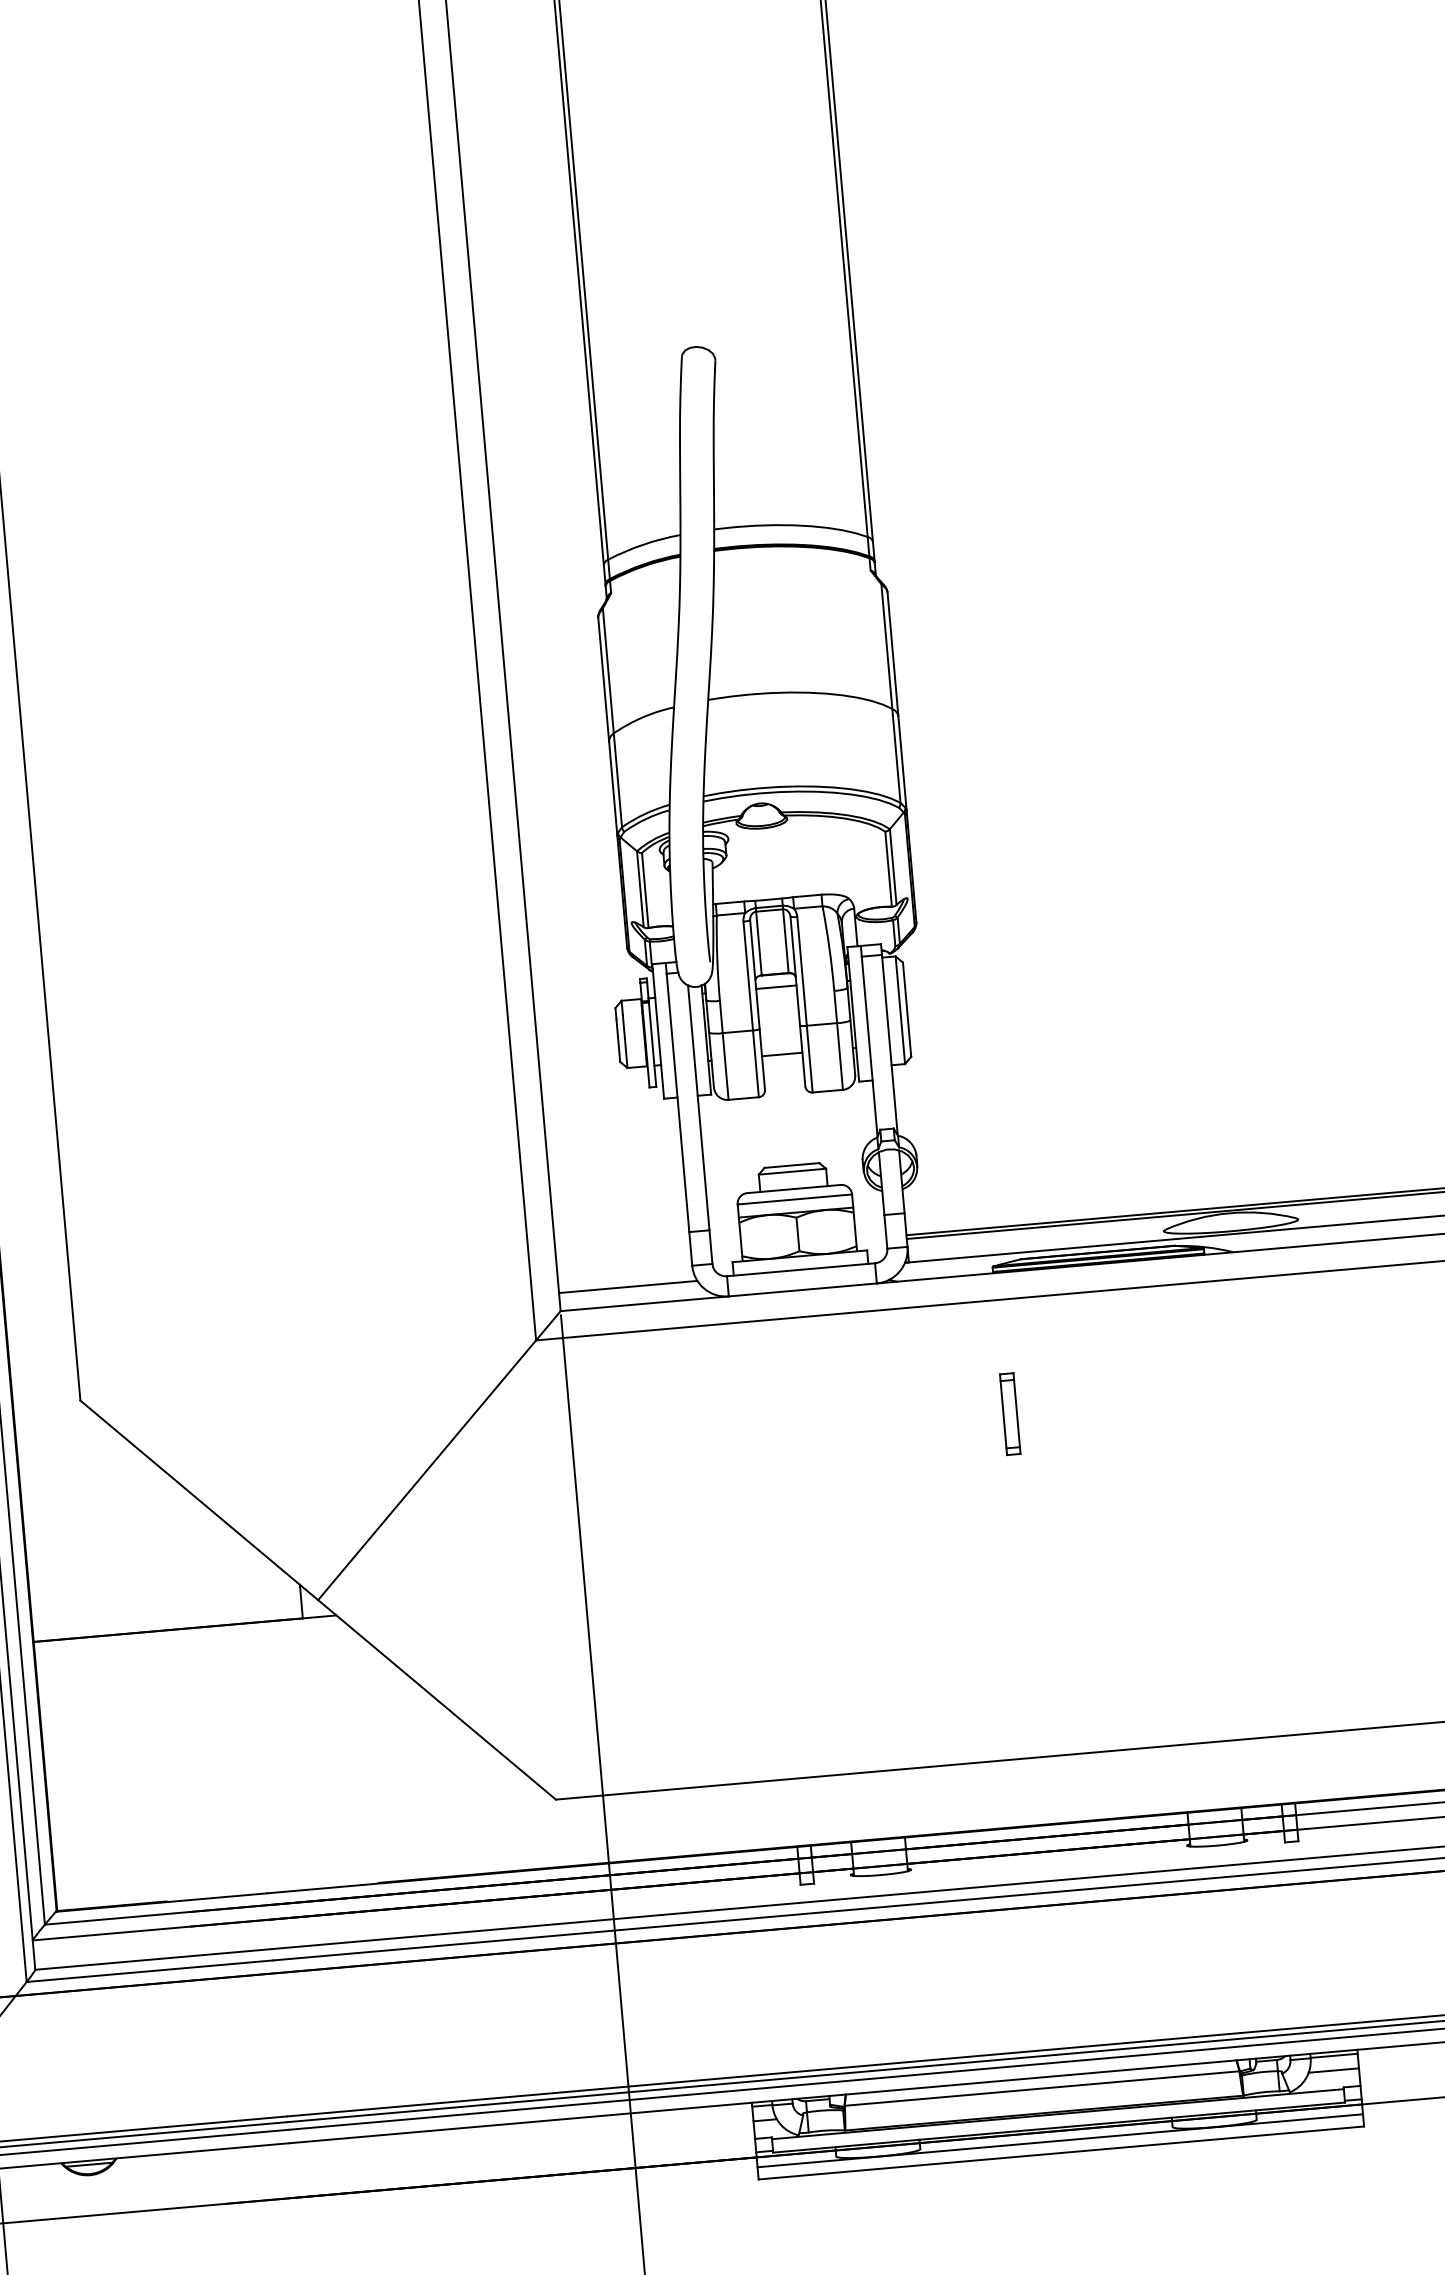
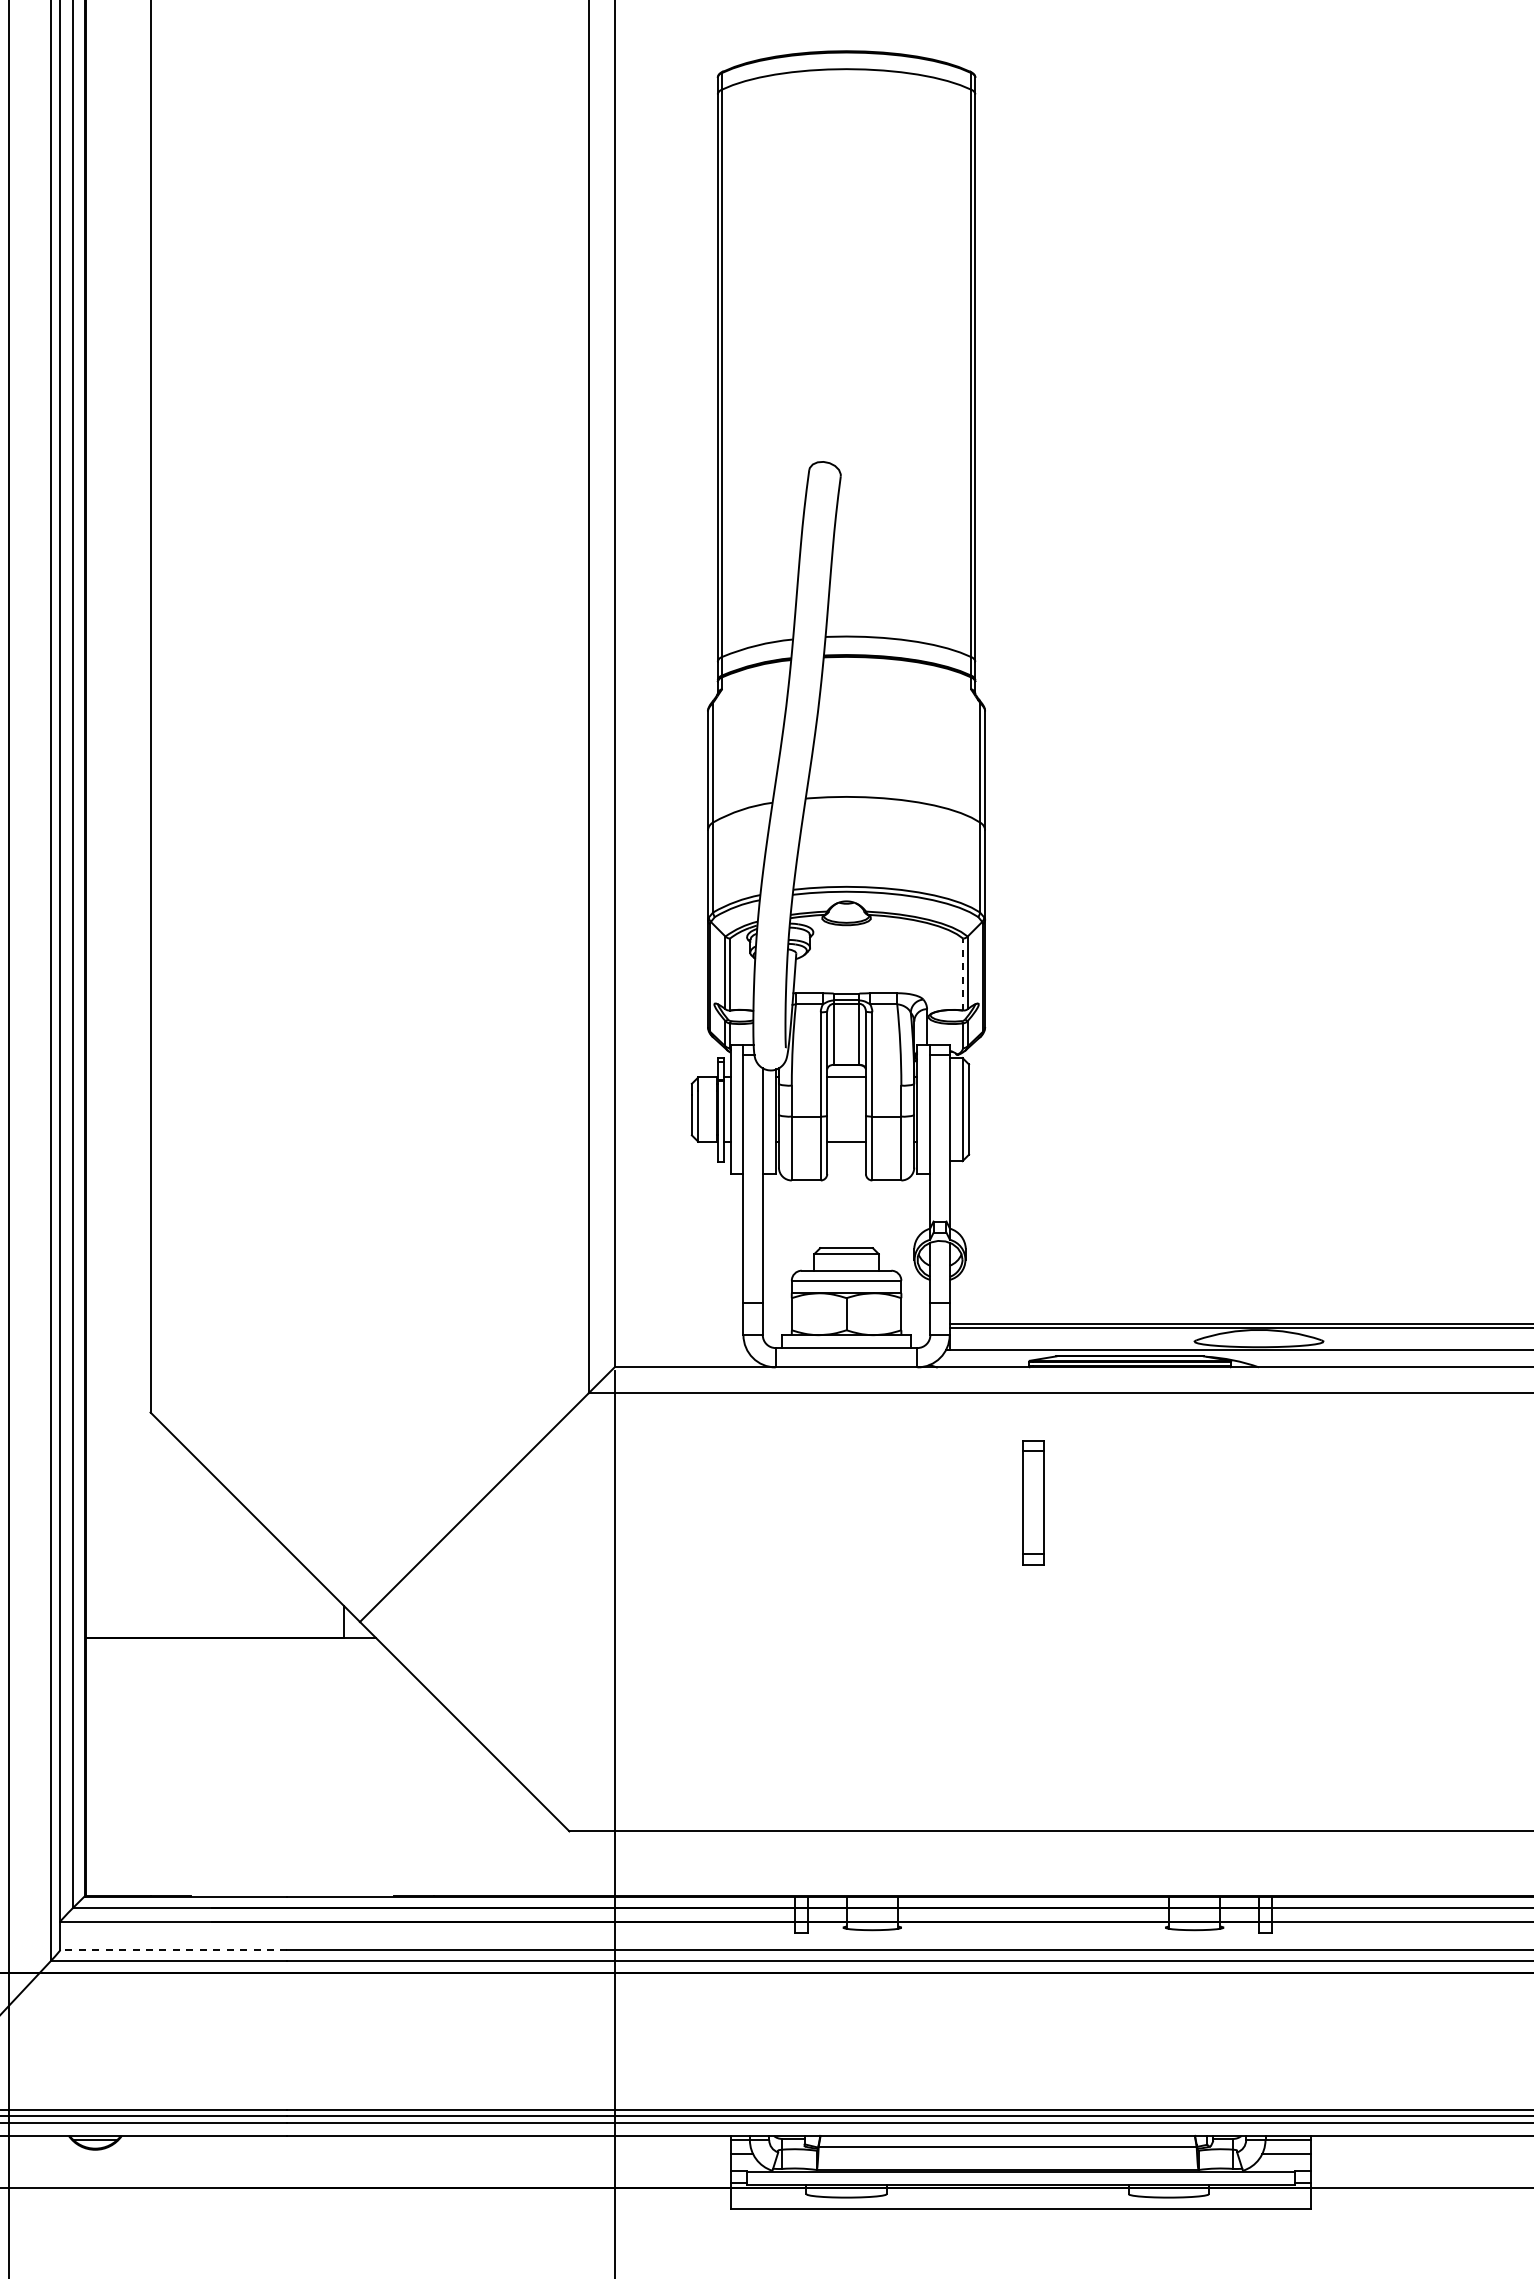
line: (888, 869) -> (963, 974), solid -> dashed
line: (627, 1287) -> (680, 1350), removed
part: (1010, 1413) -> (1033, 1502), size x1.6
line: (153, 1959) -> (173, 1949), solid -> dashed
line: (1060, 2140) -> (1020, 2197), removed

